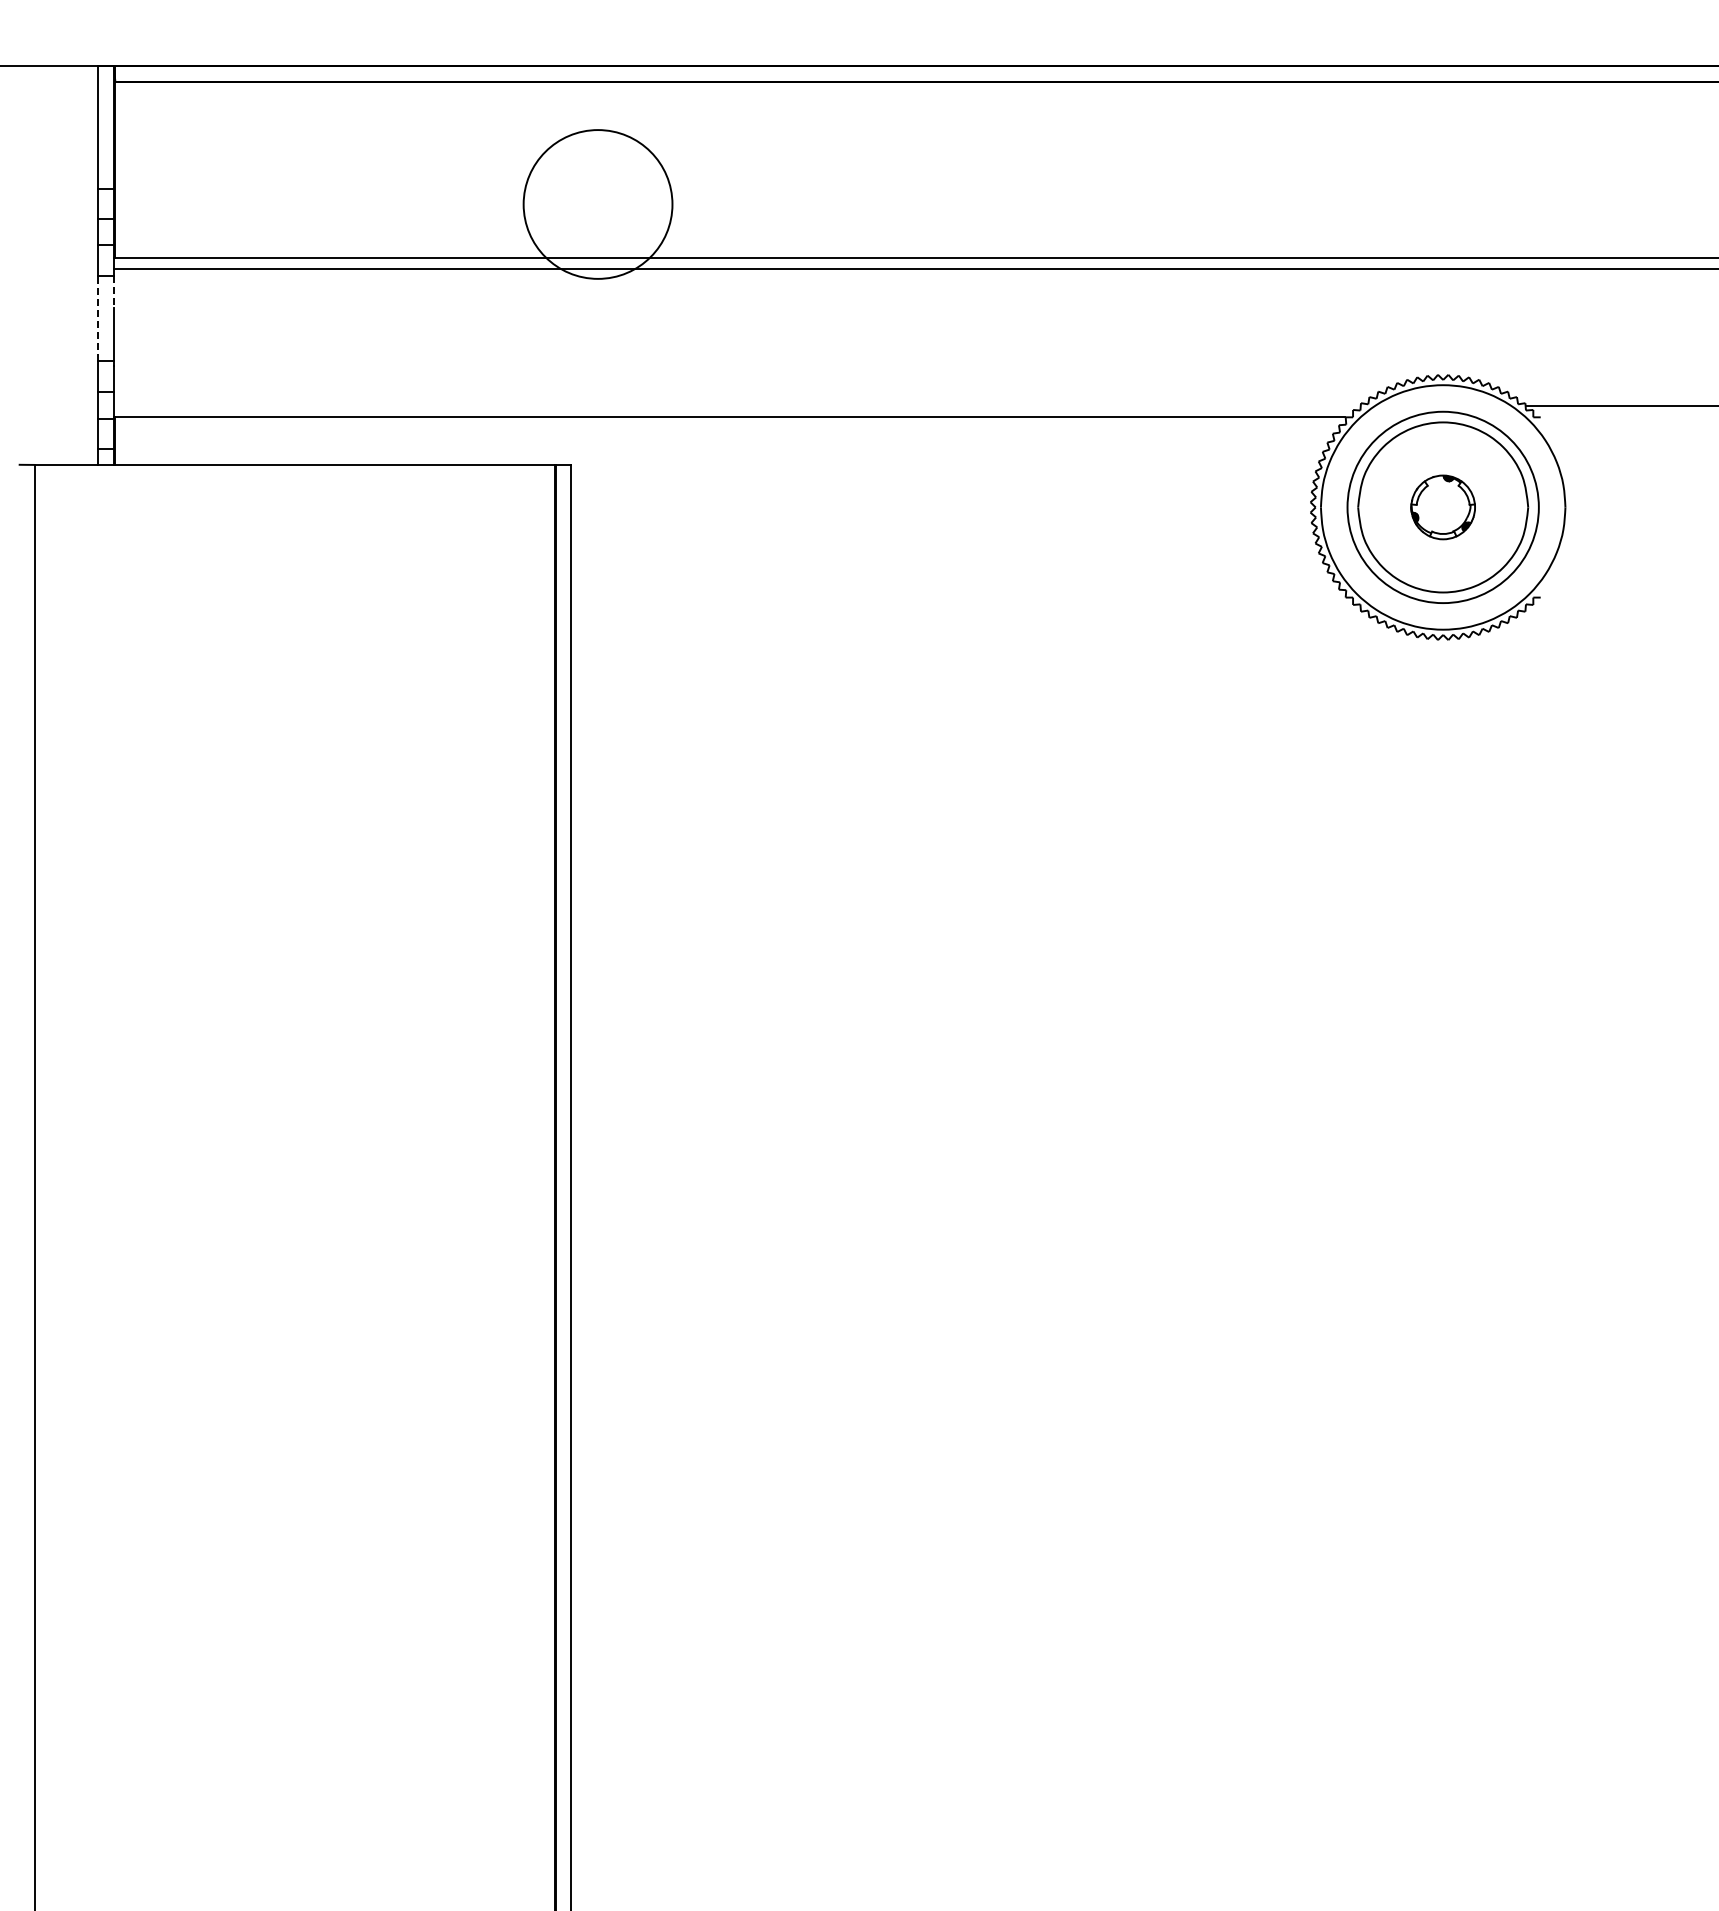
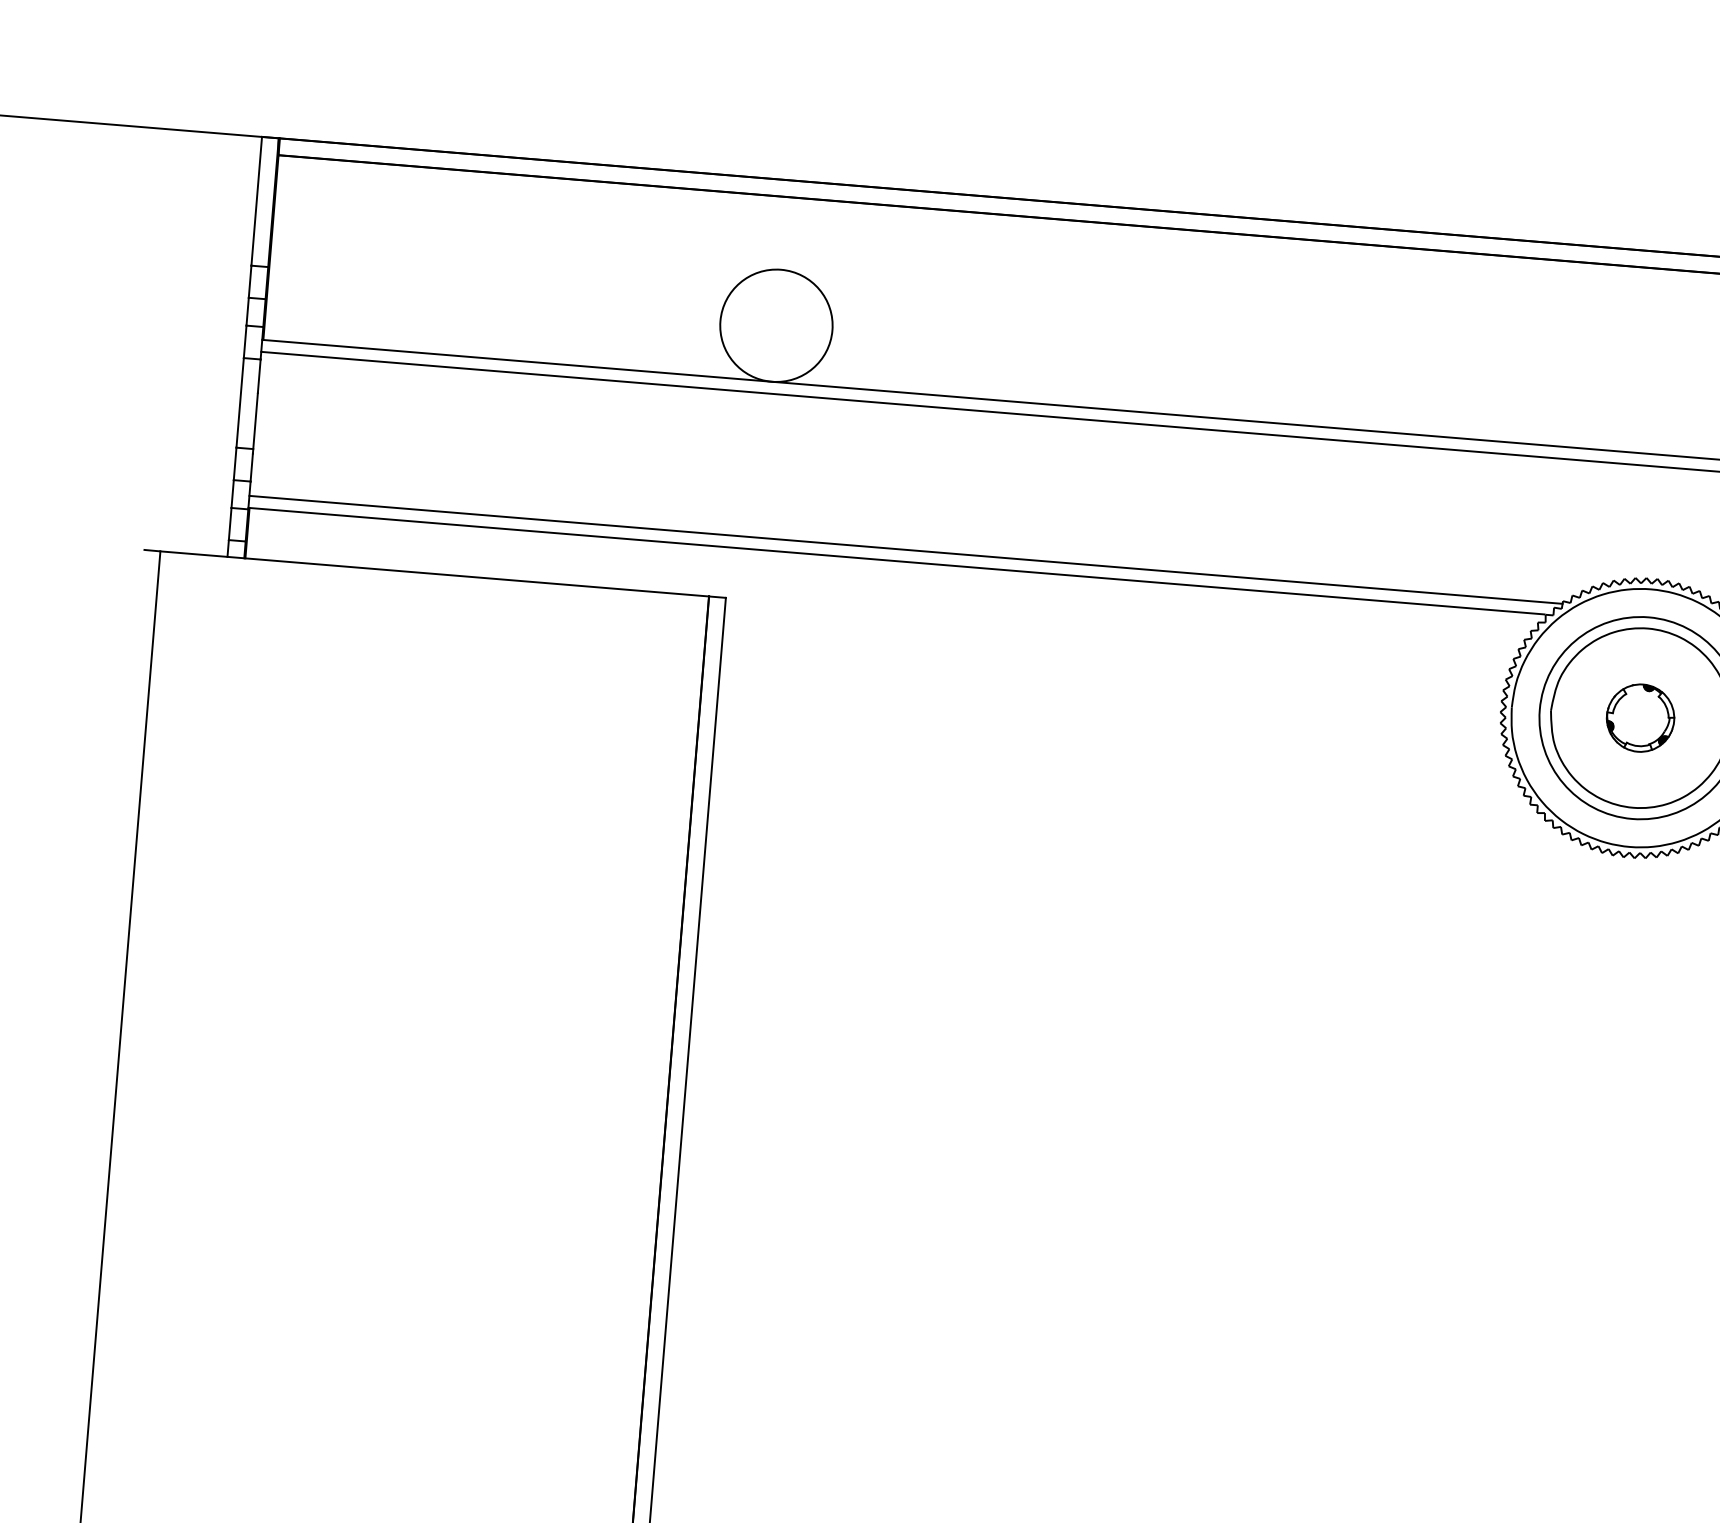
circle: (597, 204) -> (775, 325), size x0.71
line: (114, 292) -> (259, 376), dashed -> solid
line: (98, 318) -> (240, 402), dashed -> solid
line: (737, 405) -> (905, 549), added

